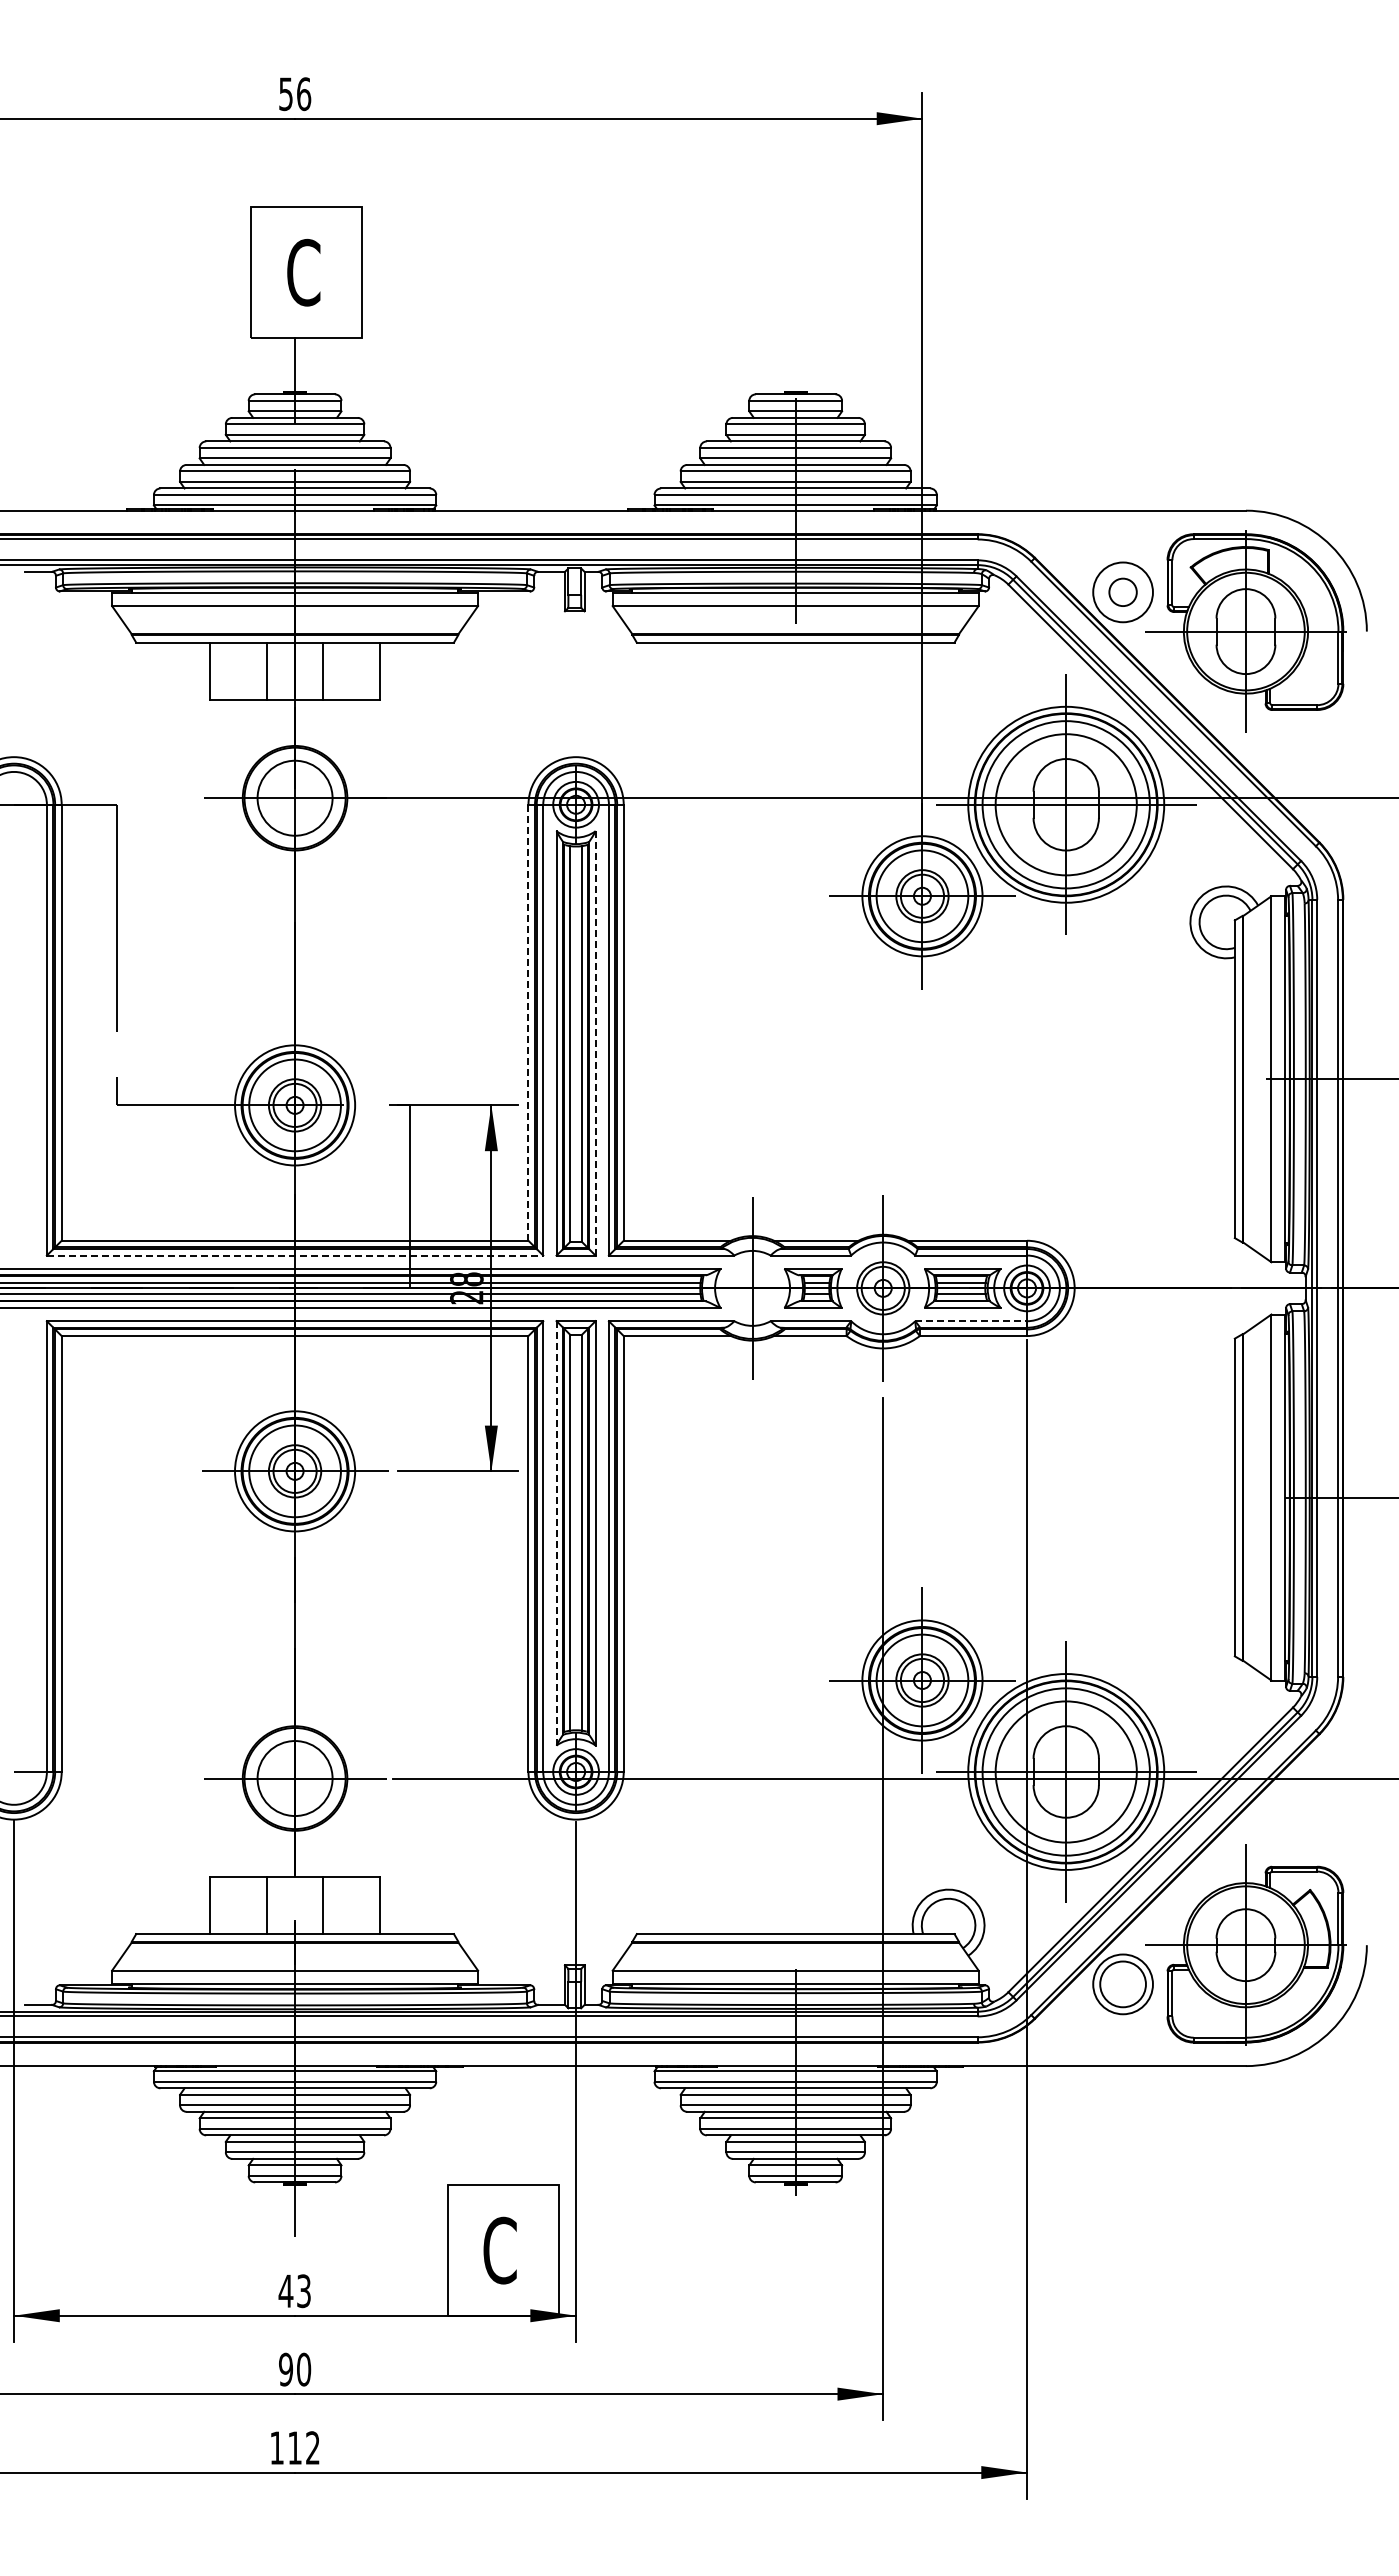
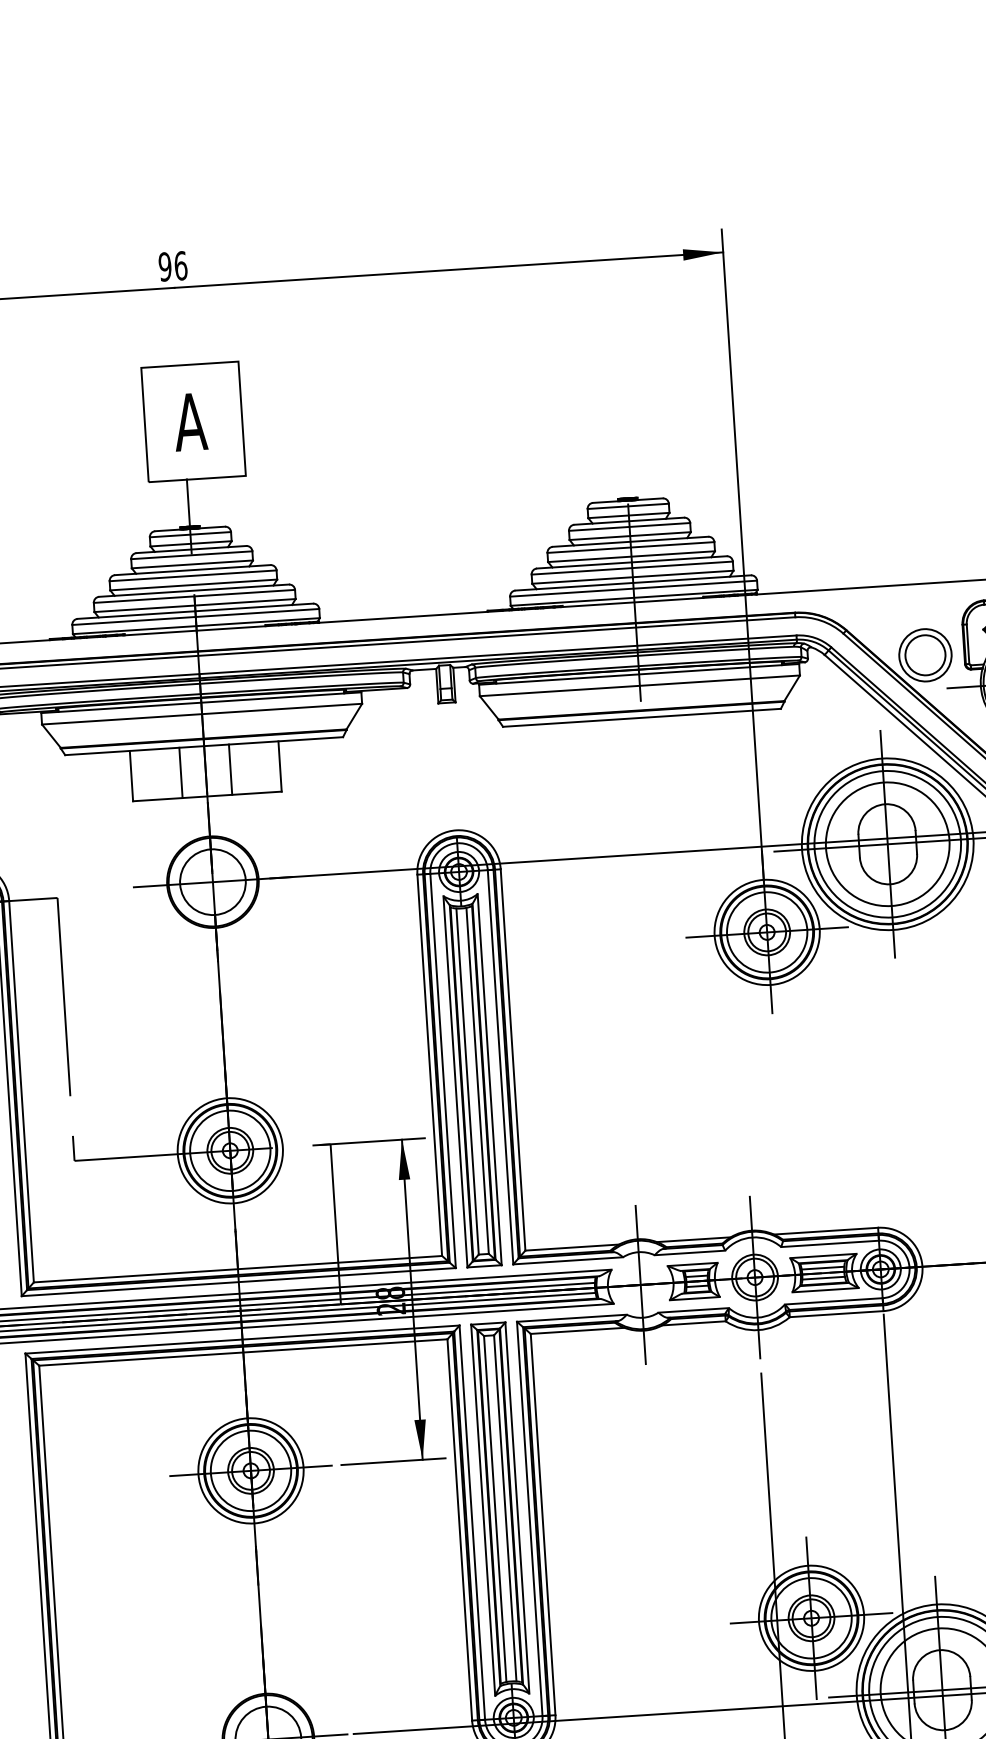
text: (286, 93) -> (165, 266), 56 -> 96
text: (302, 272) -> (189, 421), C -> A
circle: (1122, 592) -> (924, 655), size x1.67
line: (528, 1022) -> (429, 1065), dashed -> solid
line: (595, 1043) -> (489, 1079), dashed -> solid
line: (295, 1255) -> (239, 1282), dashed -> solid
line: (971, 1321) -> (834, 1301), dashed -> solid
line: (556, 1532) -> (483, 1509), dashed -> solid

